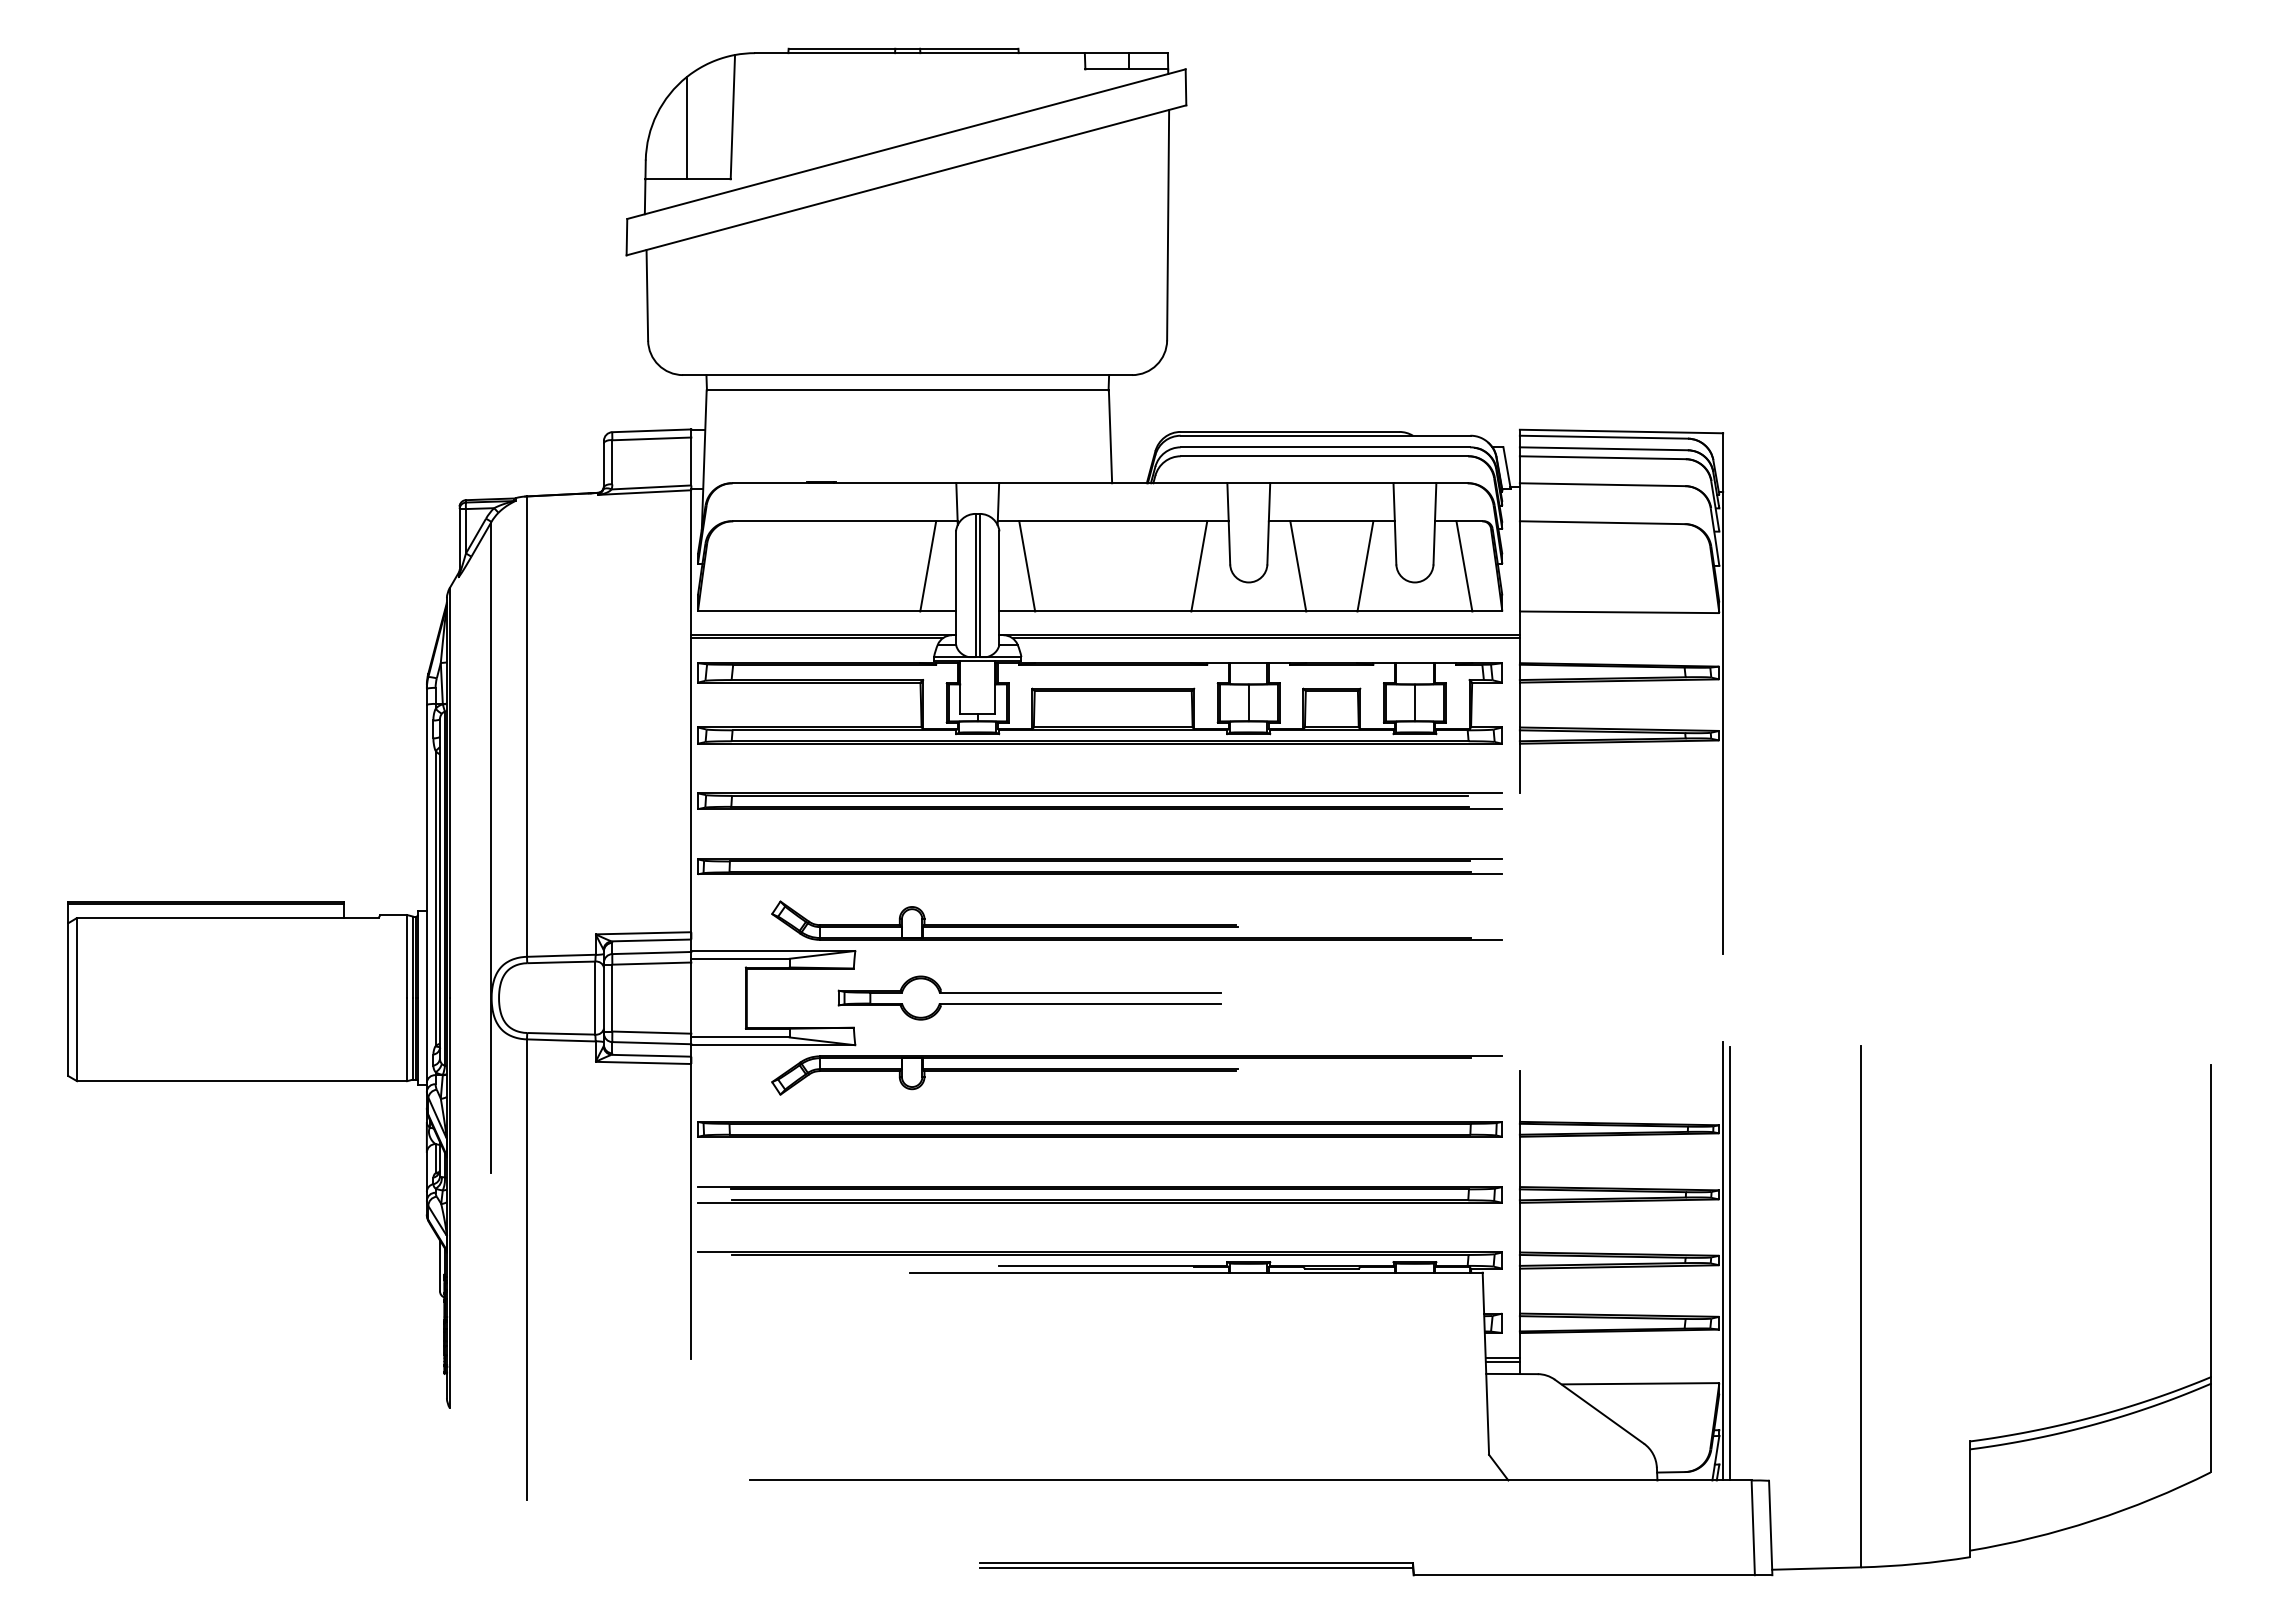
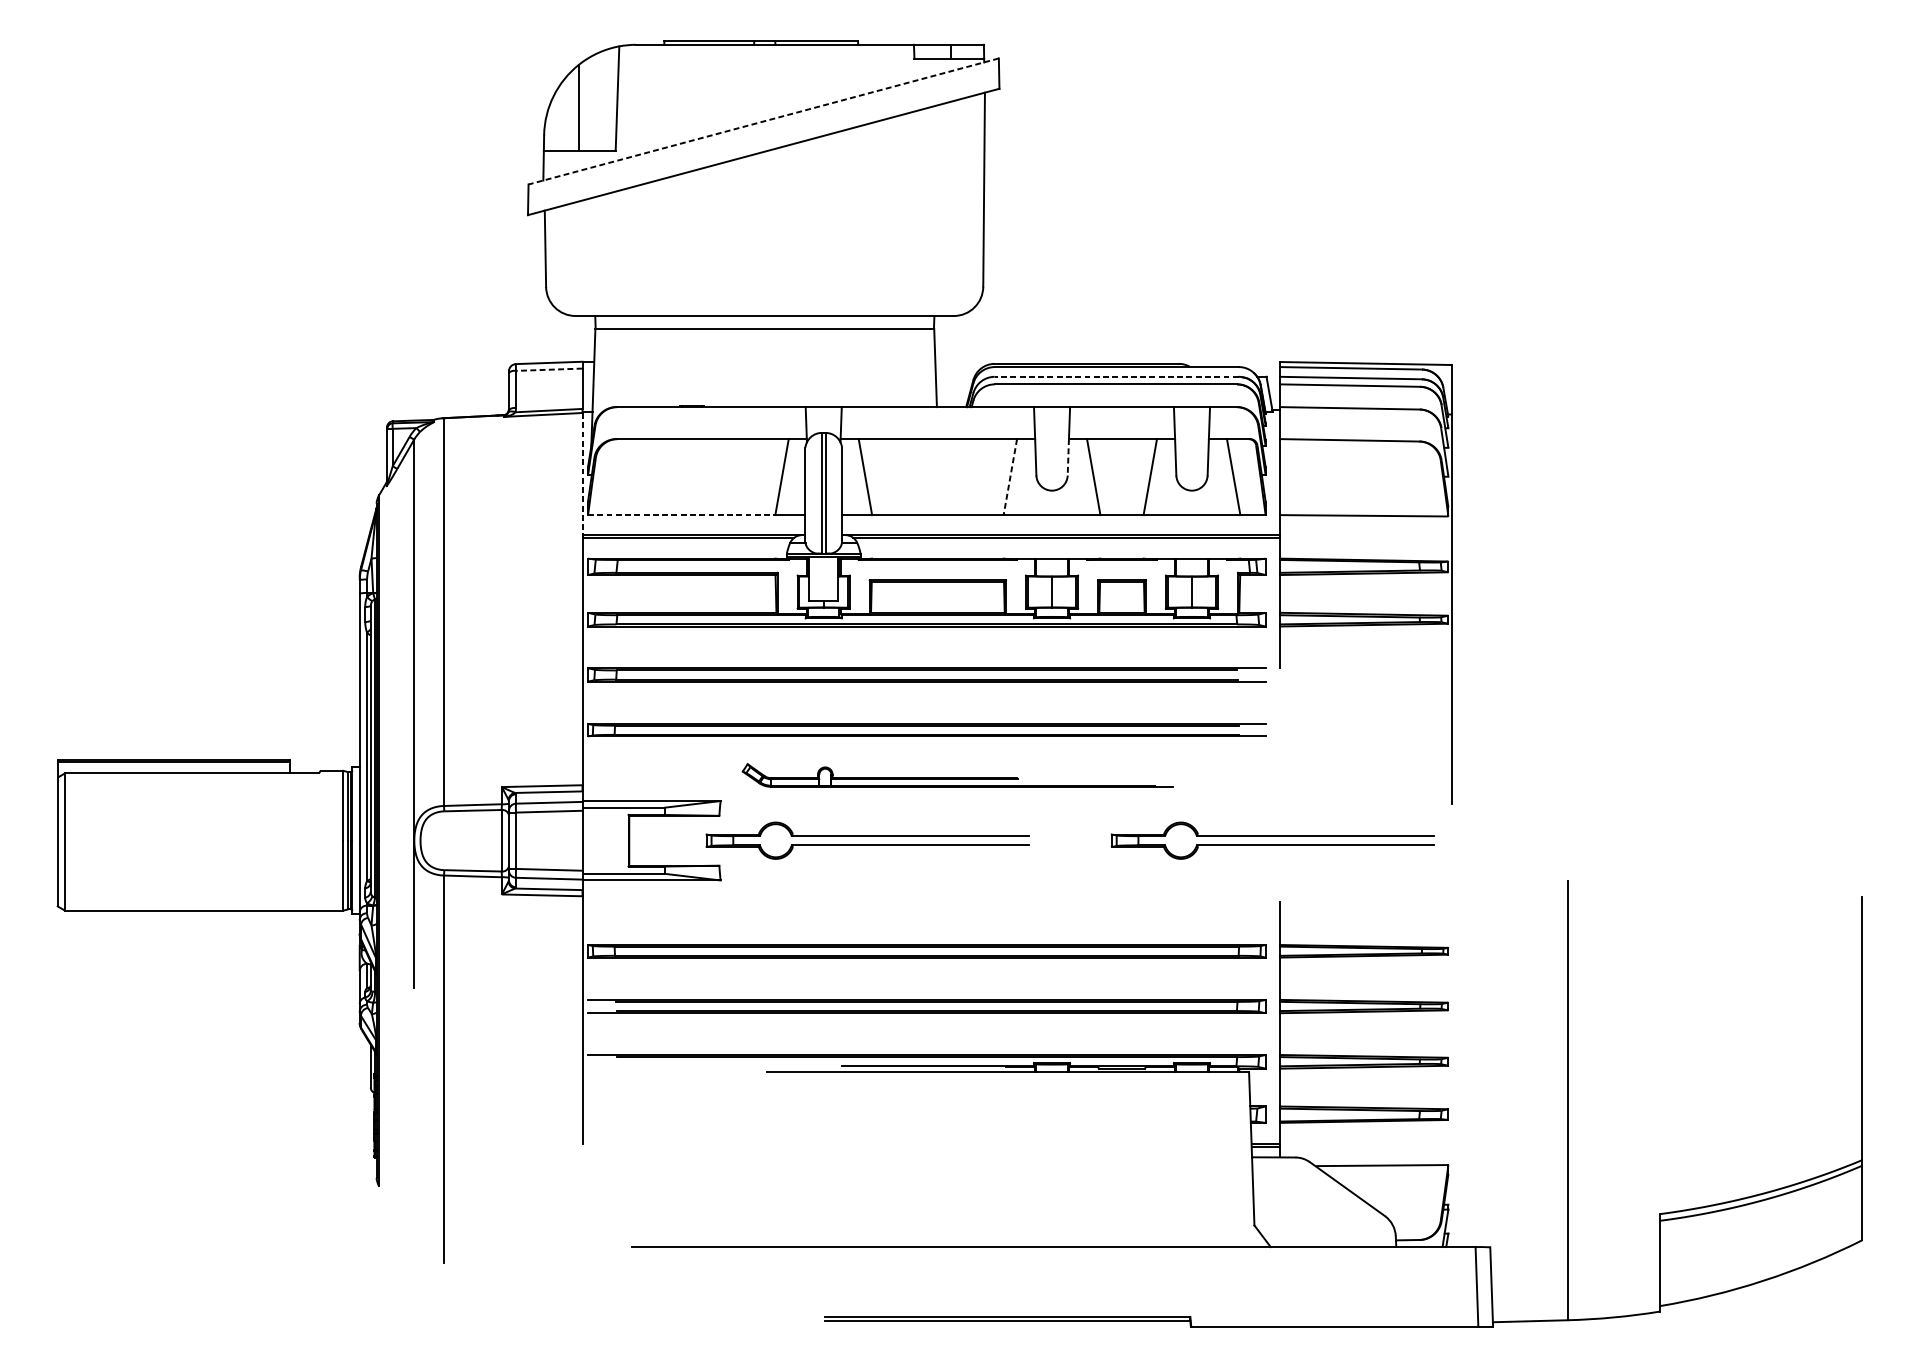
line: (905, 144) -> (762, 121), solid -> dashed
line: (651, 438) -> (548, 369), solid -> dashed
line: (1325, 447) -> (1116, 376), solid -> dashed
line: (1268, 542) -> (1068, 457), solid -> dashed
line: (691, 562) -> (582, 473), solid -> dashed
line: (1199, 566) -> (1010, 477), solid -> dashed
line: (809, 611) -> (682, 515), solid -> dashed
part: (1136, 920) -> (957, 775), size x0.7
part: (1510, 997) -> (1272, 840), added
part: (1136, 1075) -> (957, 905), removed
line: (1723, 1261) -> (1451, 1062), removed
line: (1729, 1263) -> (1456, 1064), removed

